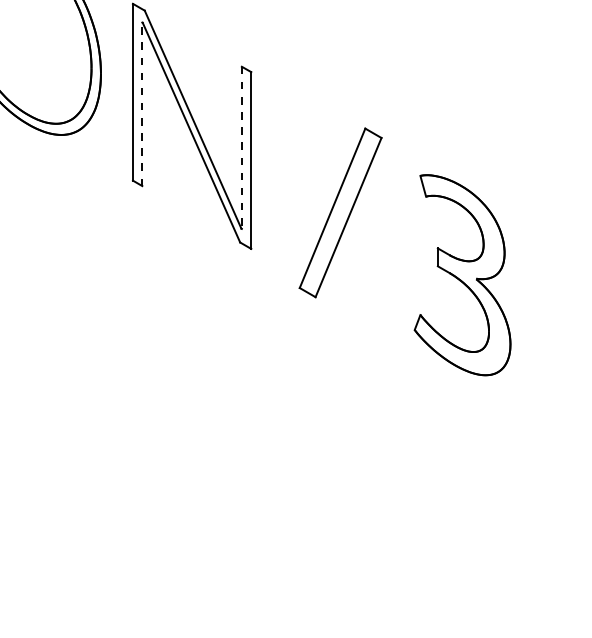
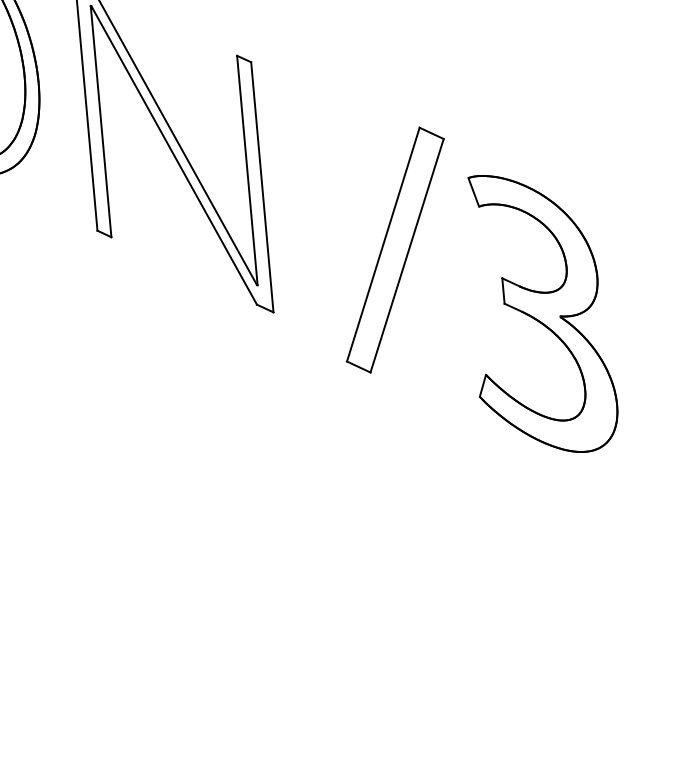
line: (142, 104) -> (101, 121), dashed -> solid
line: (241, 148) -> (246, 171), dashed -> solid
part: (462, 275) -> (540, 313), moved

